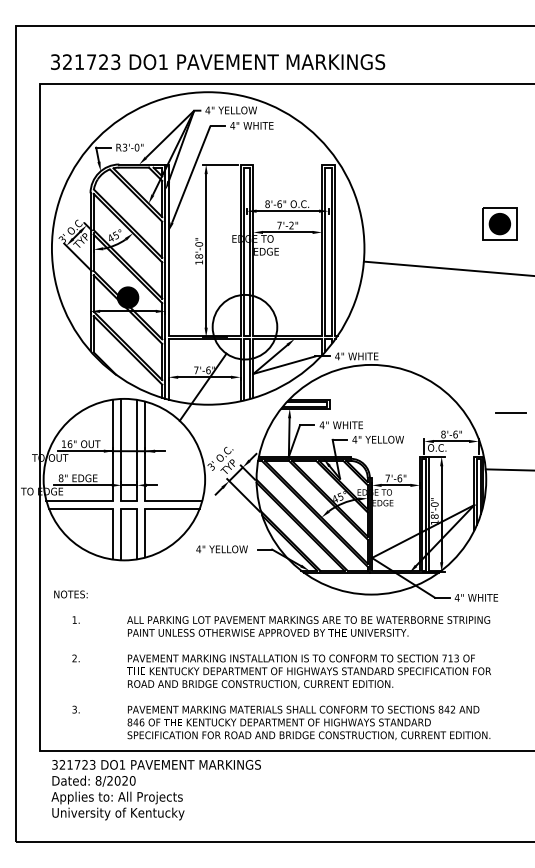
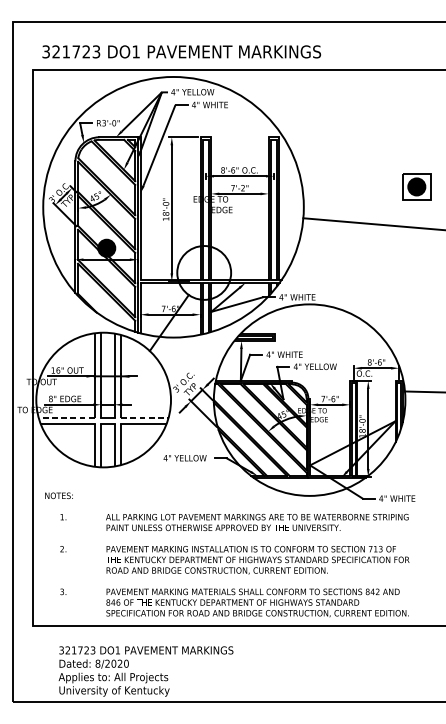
line: (510, 412) -> (425, 344), removed
line: (79, 500) -> (66, 417), solid -> dashed
line: (174, 500) -> (145, 417), solid -> dashed
text: (155, 790) -> (145, 671), moved

